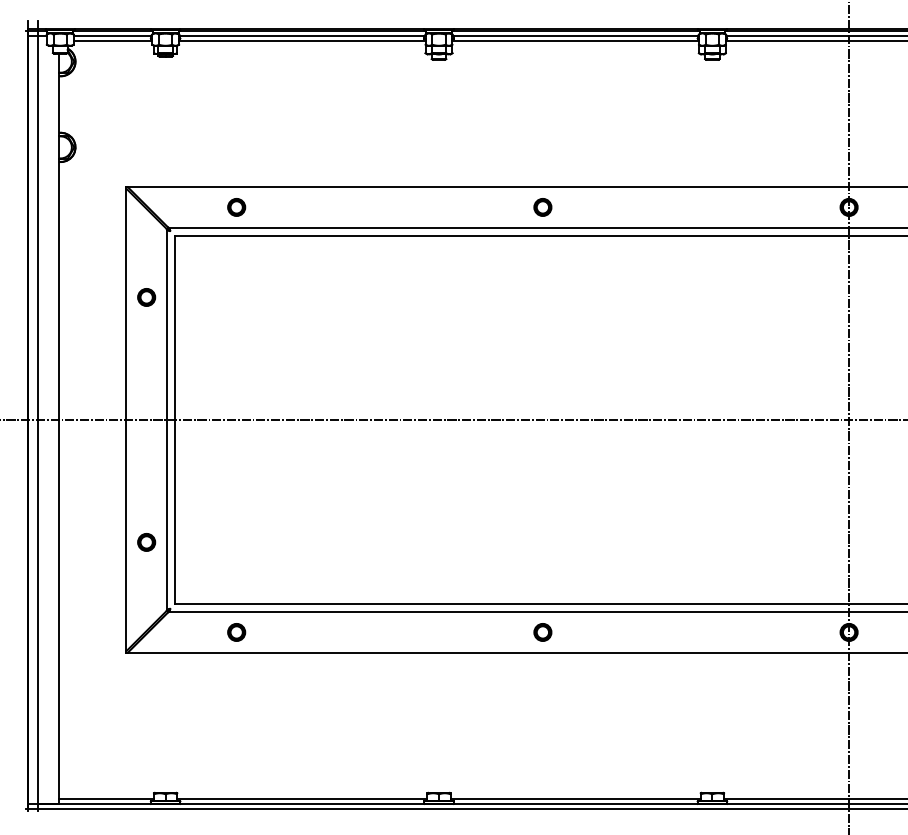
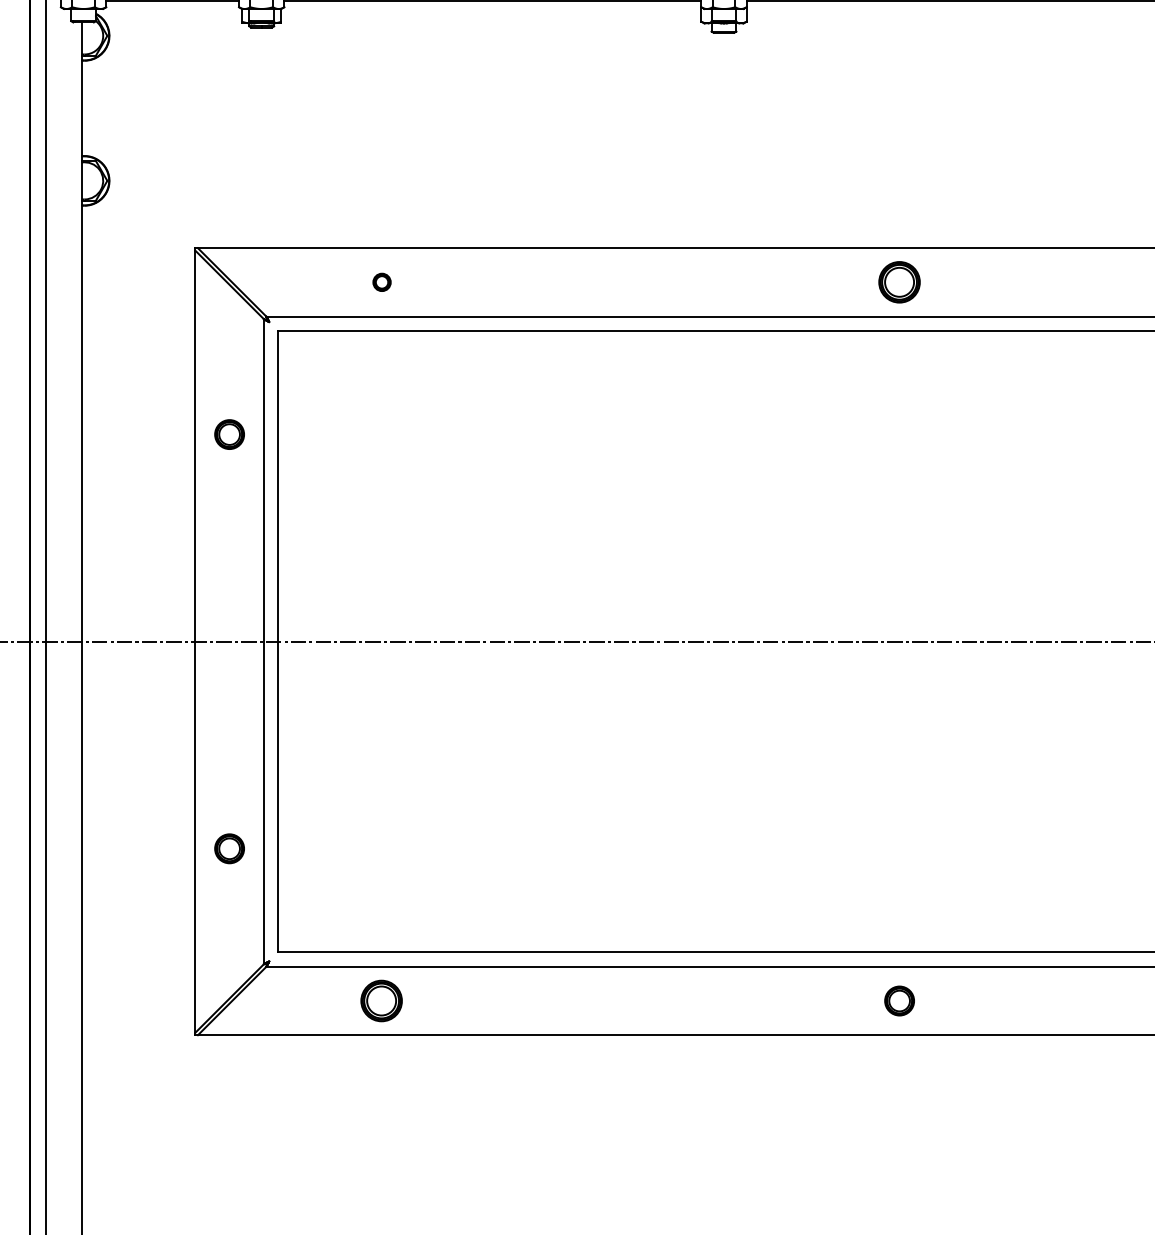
part: (236, 207) -> (381, 282), size x0.6
part: (542, 207) -> (898, 282), size x1.4
part: (236, 632) -> (381, 1001), size x1.4

